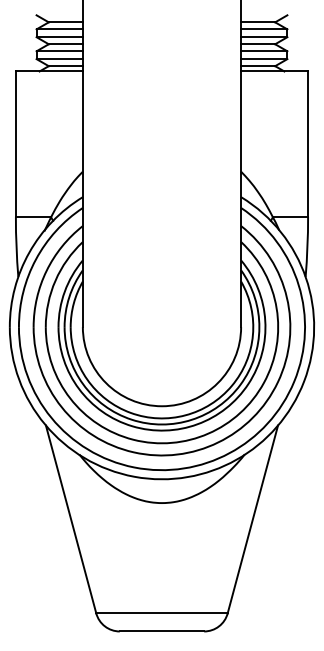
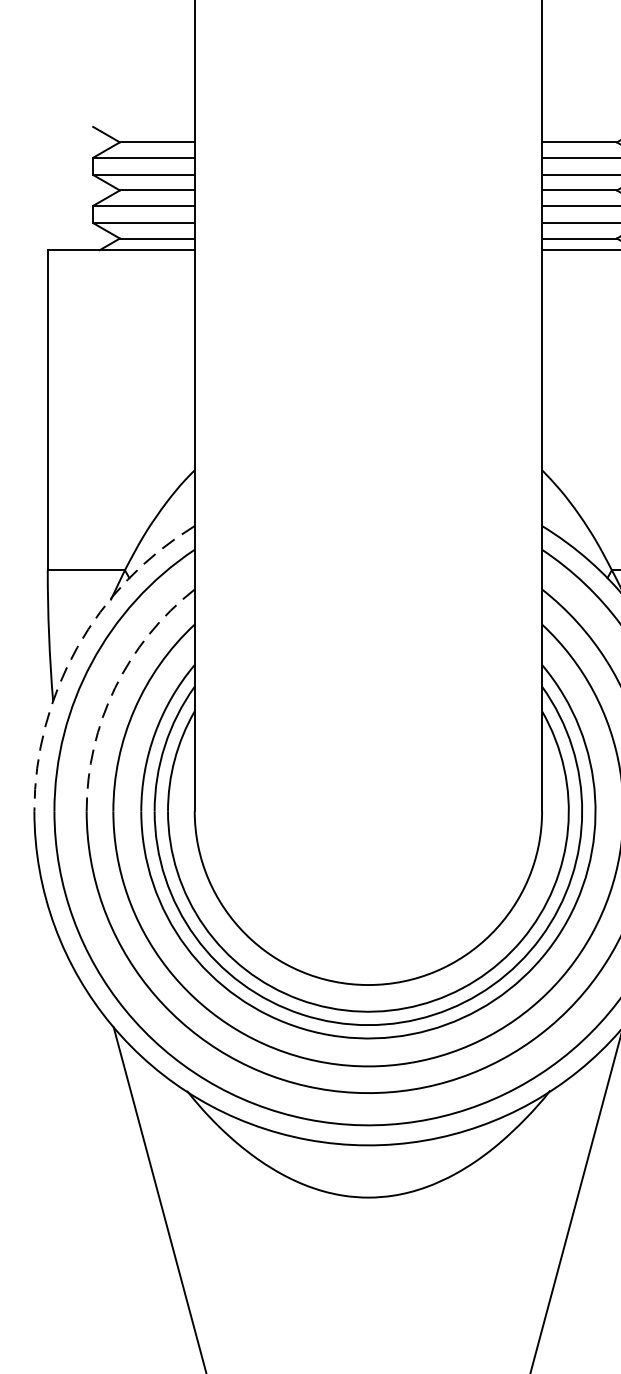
arc: (29, 252) -> (77, 647), solid -> dashed
arc: (46, 270) -> (114, 687), solid -> dashed

